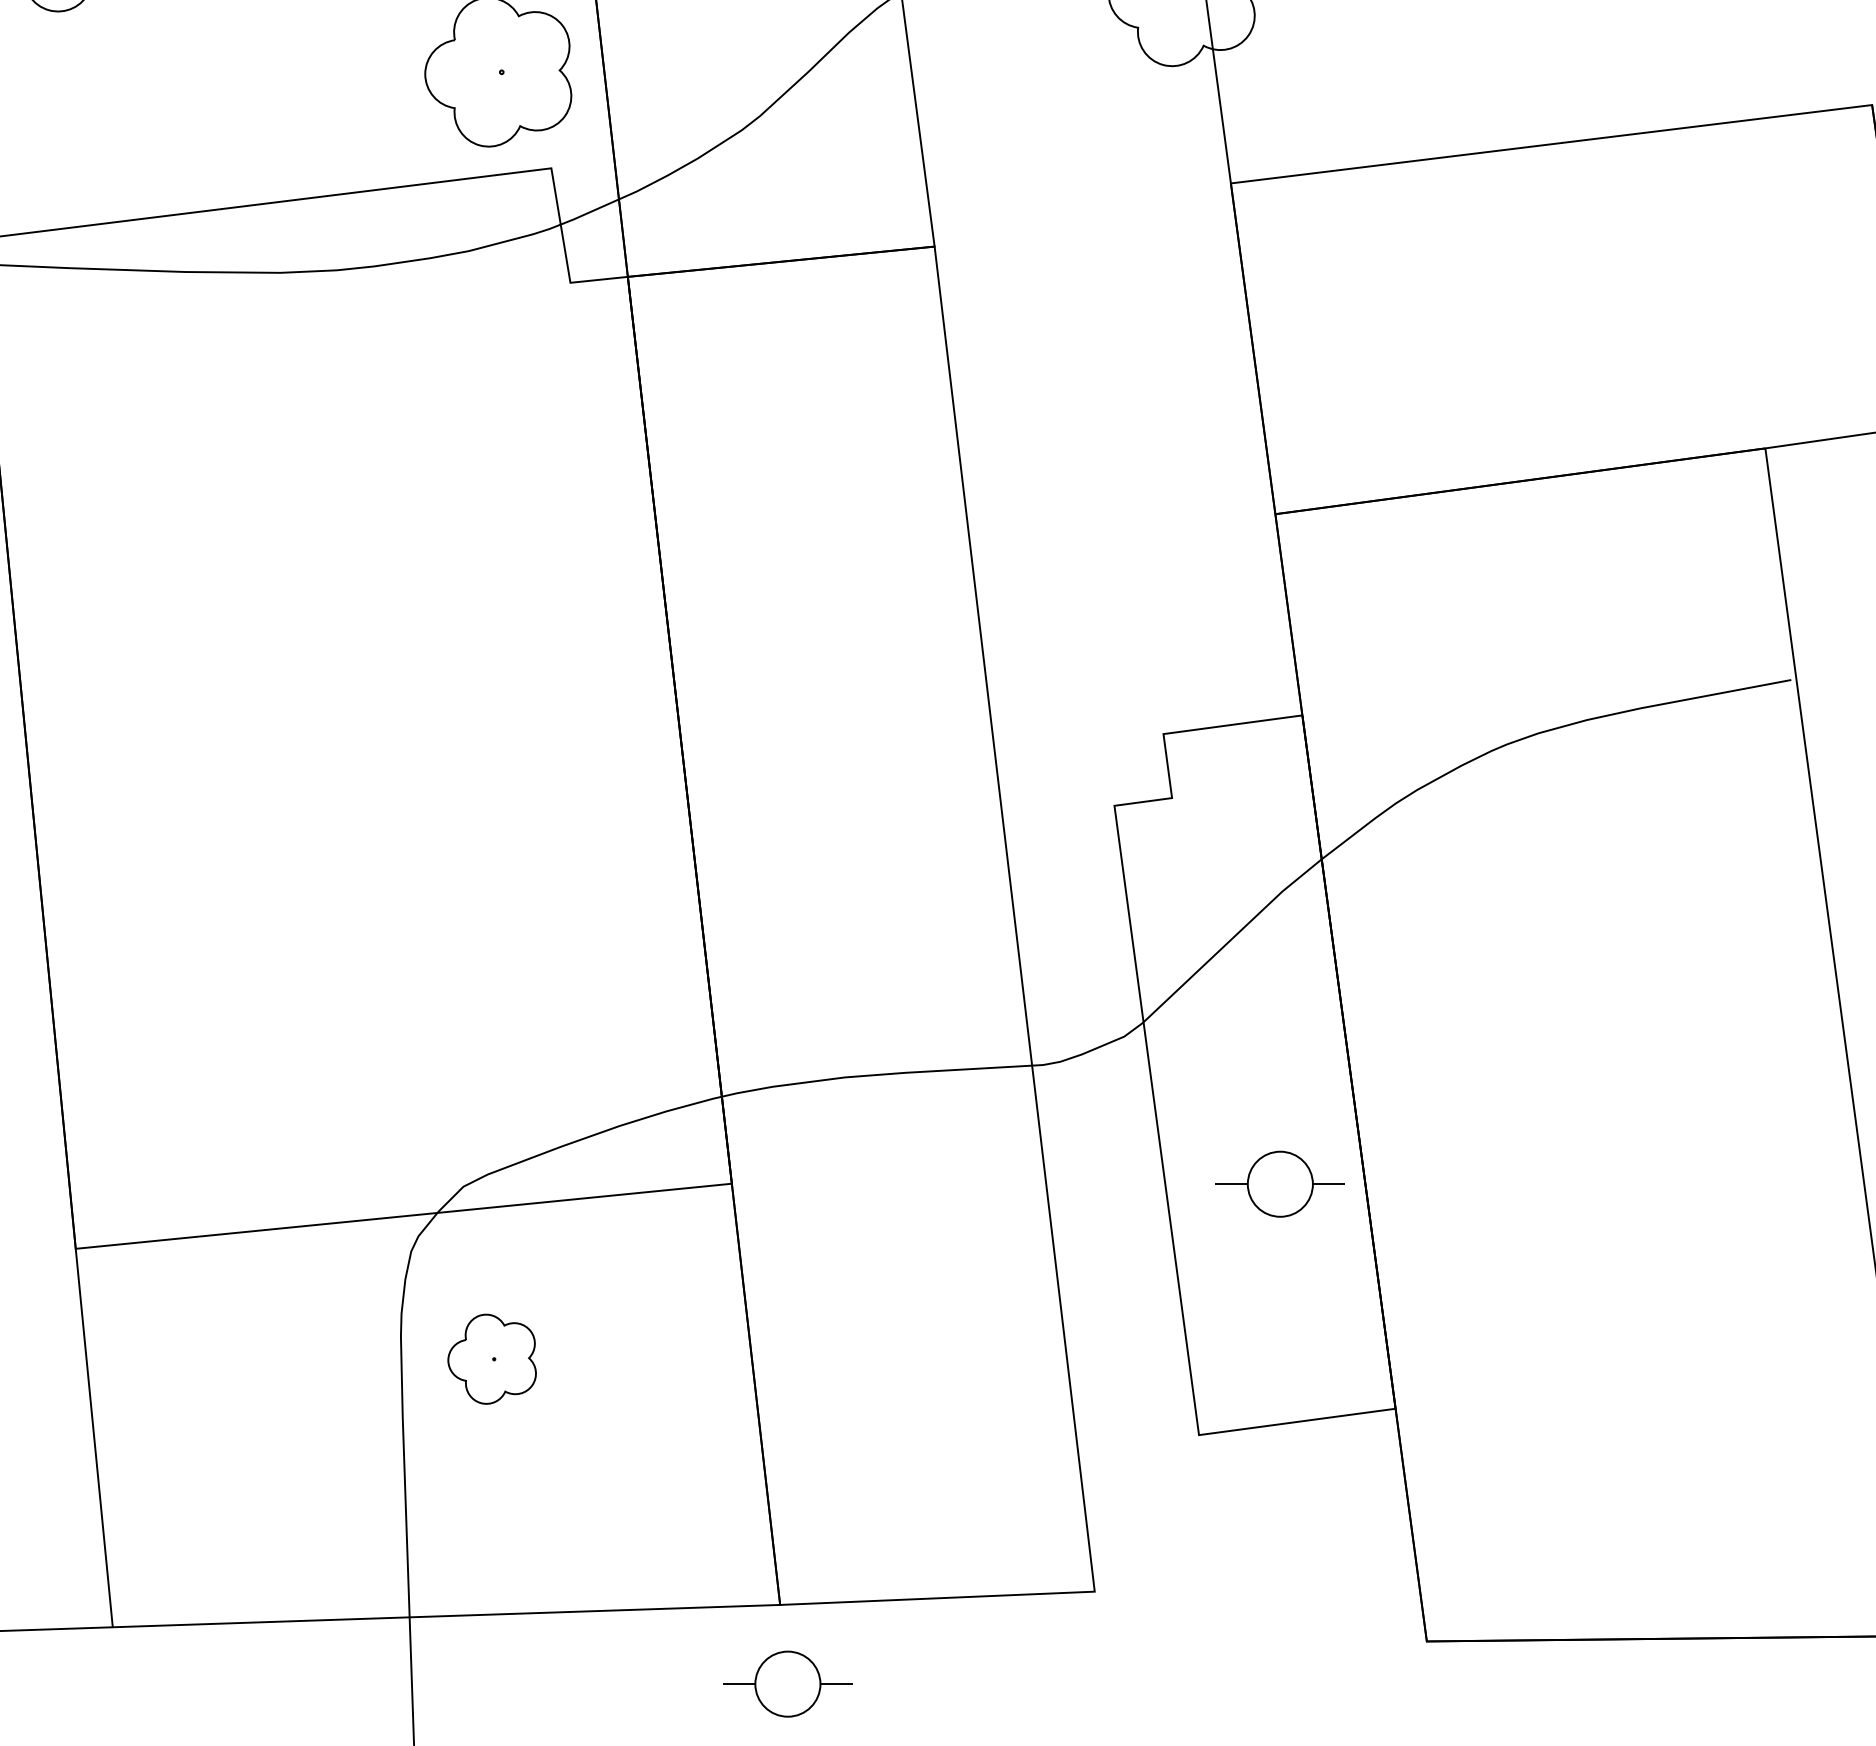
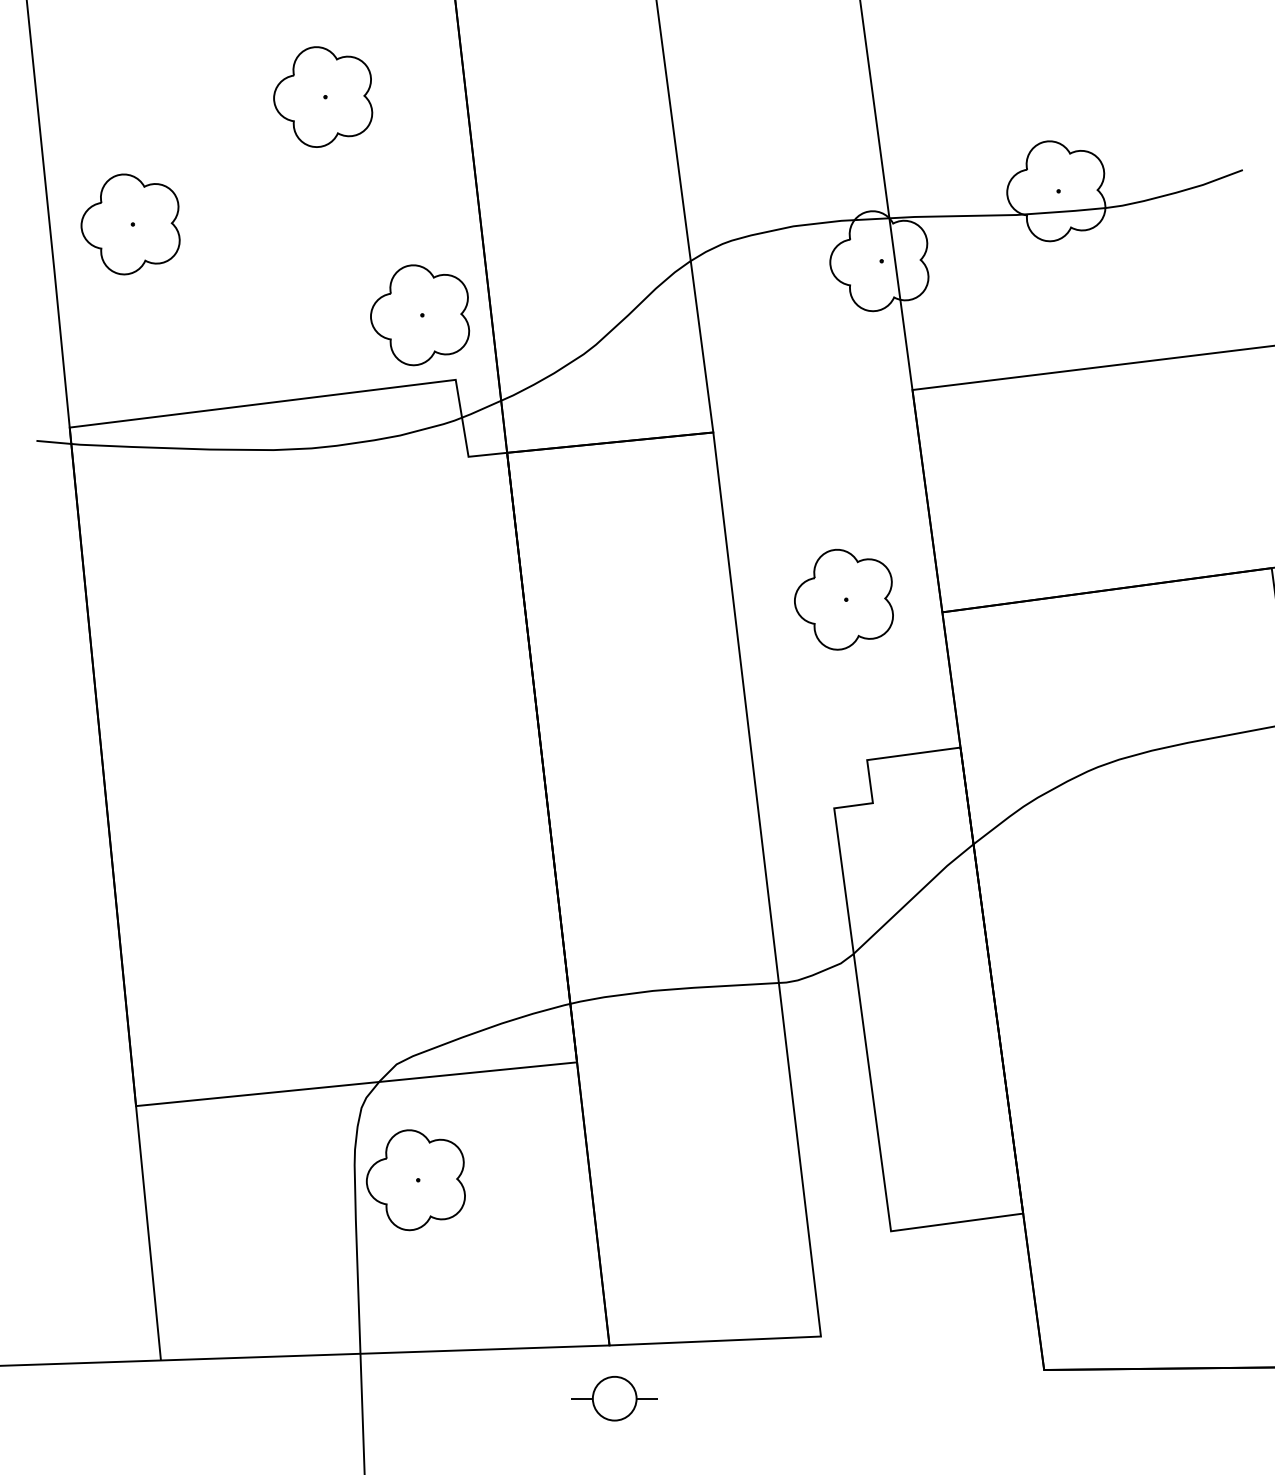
part: (1128, 495) -> (843, 599), added
part: (1280, 1183) -> (945, 1062), removed
part: (491, 1359) -> (415, 1180), size x1.67

